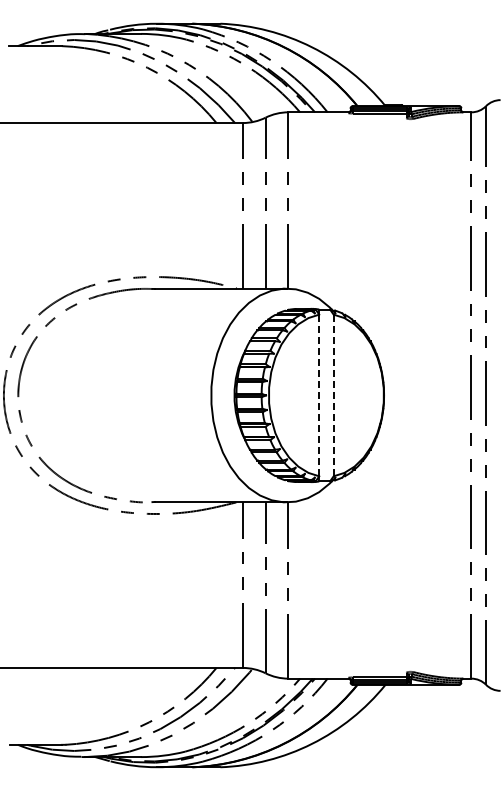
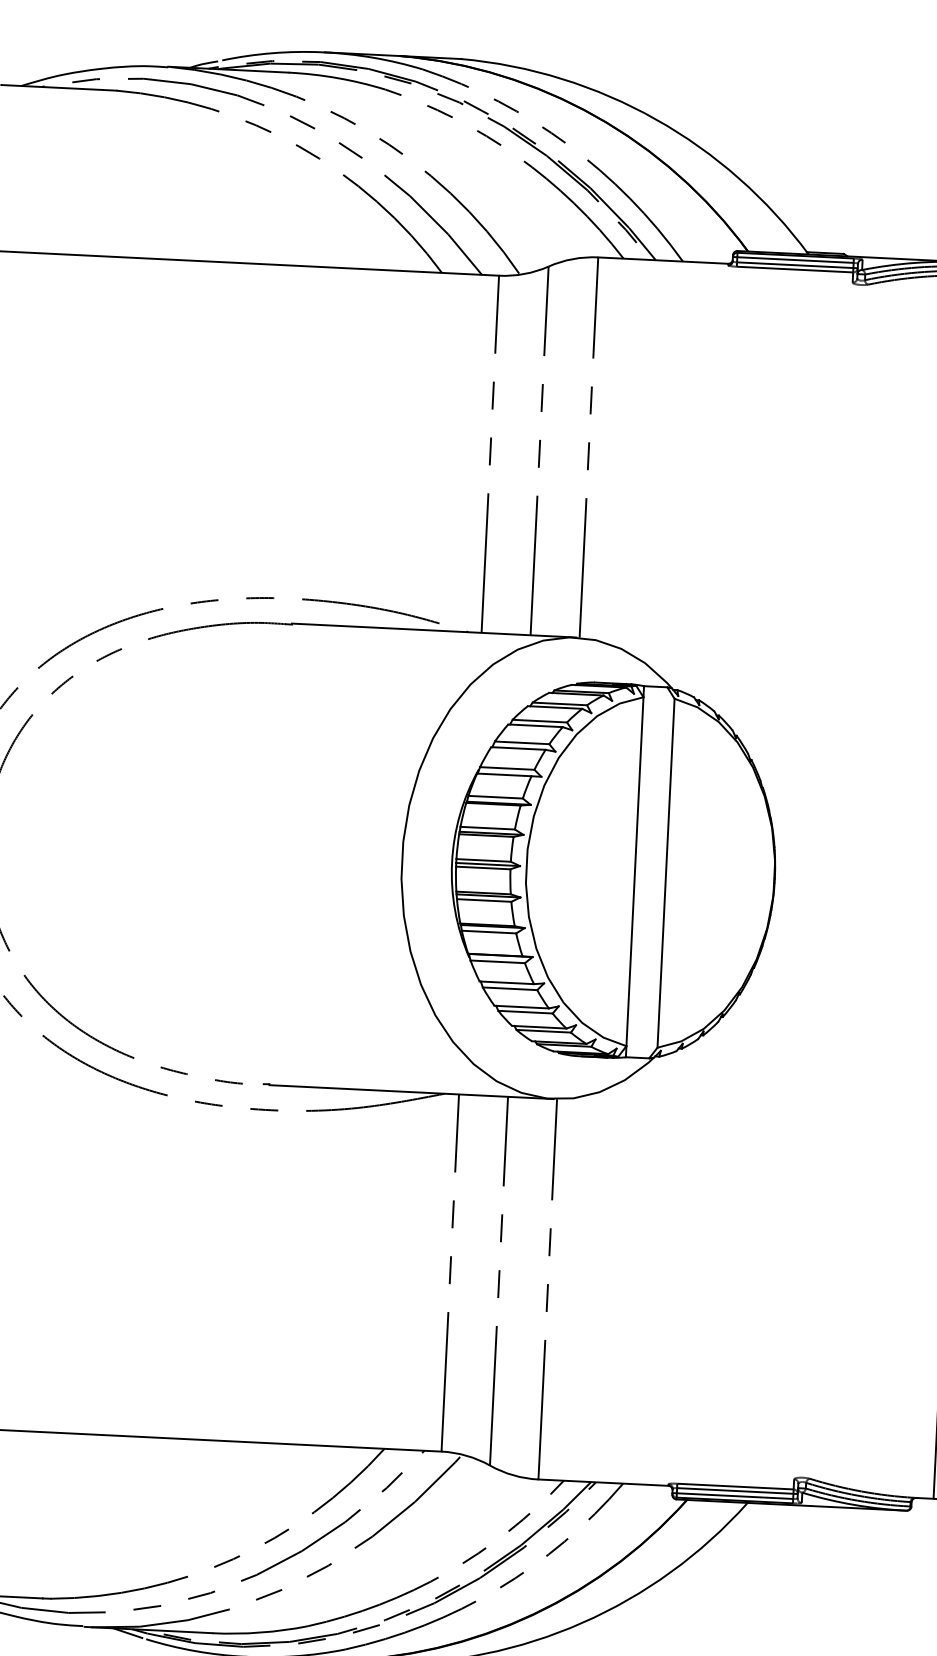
line: (319, 395) -> (635, 871), dashed -> solid
line: (333, 395) -> (665, 873), dashed -> solid

